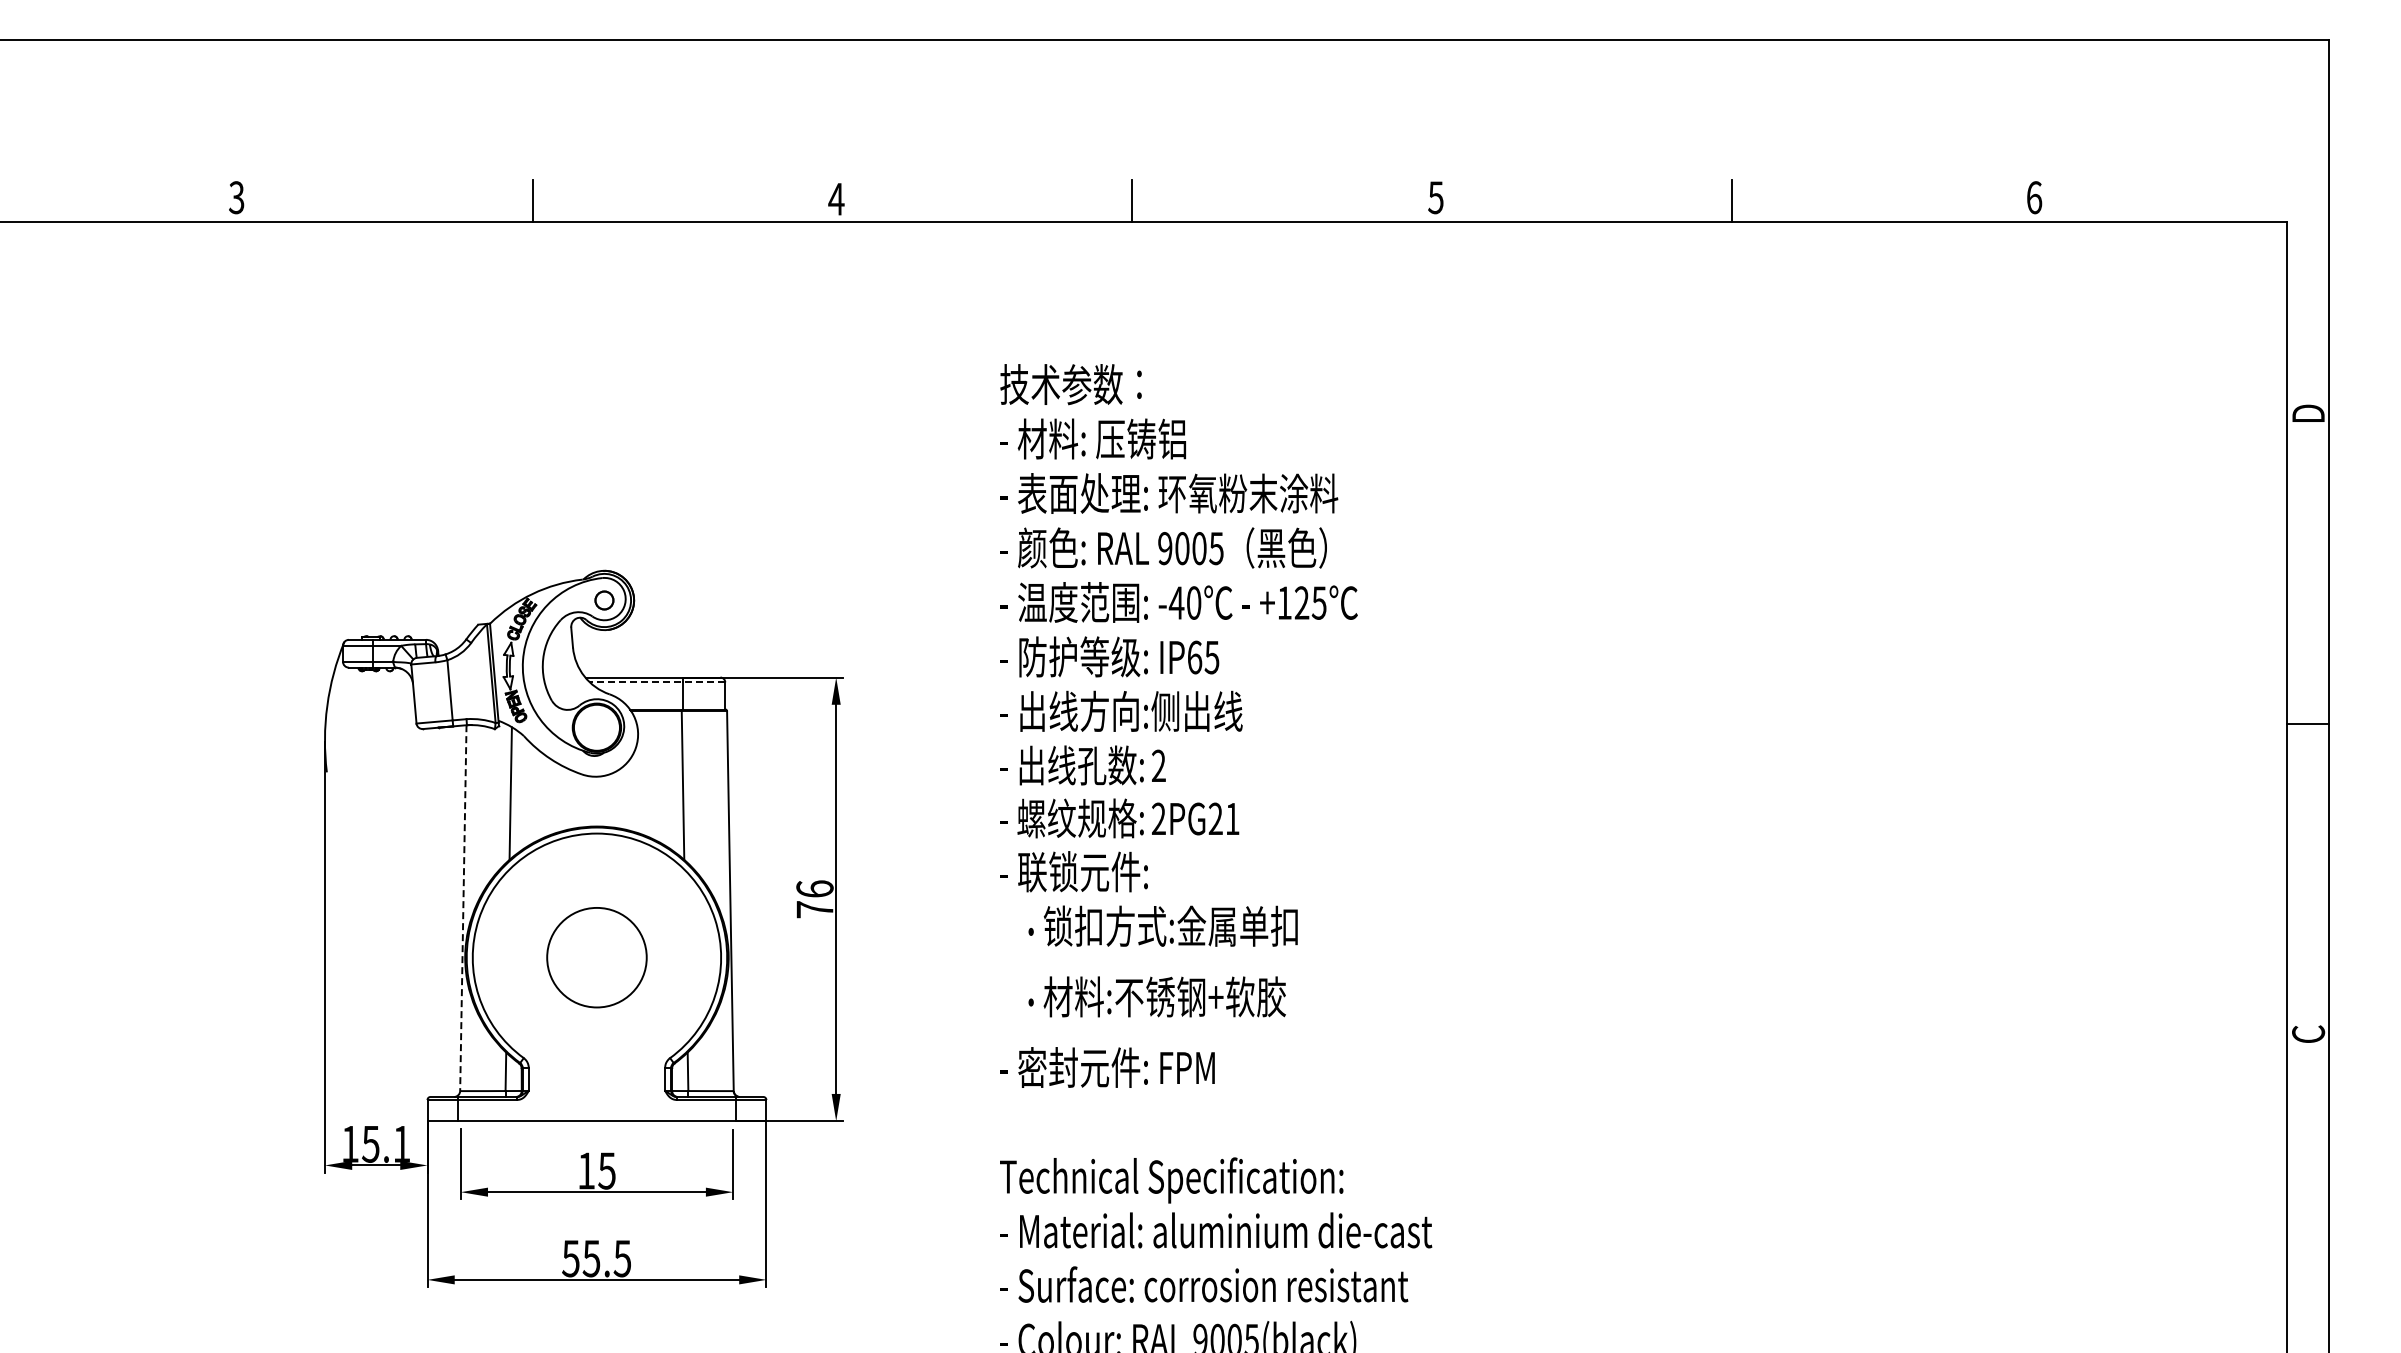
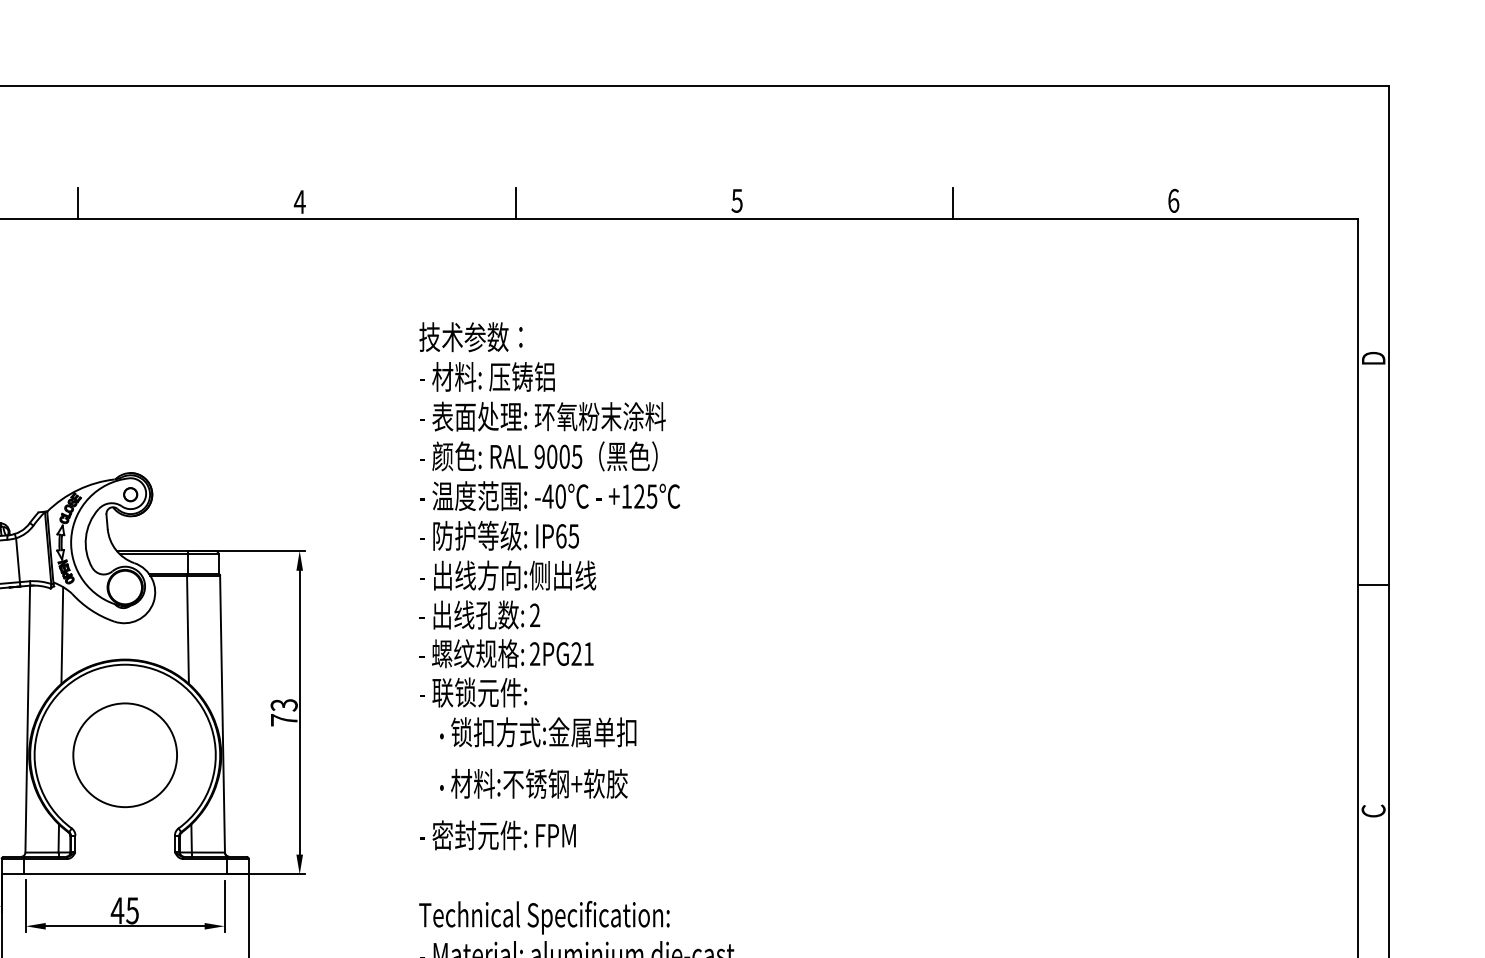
line: (657, 682) -> (169, 554), dashed -> solid
text: (814, 889) -> (283, 705), 76 -> 73
line: (463, 908) -> (27, 719), dashed -> solid
circle: (596, 957) -> (124, 755), size x1.43
text: (586, 1170) -> (117, 910), 15 -> 45

